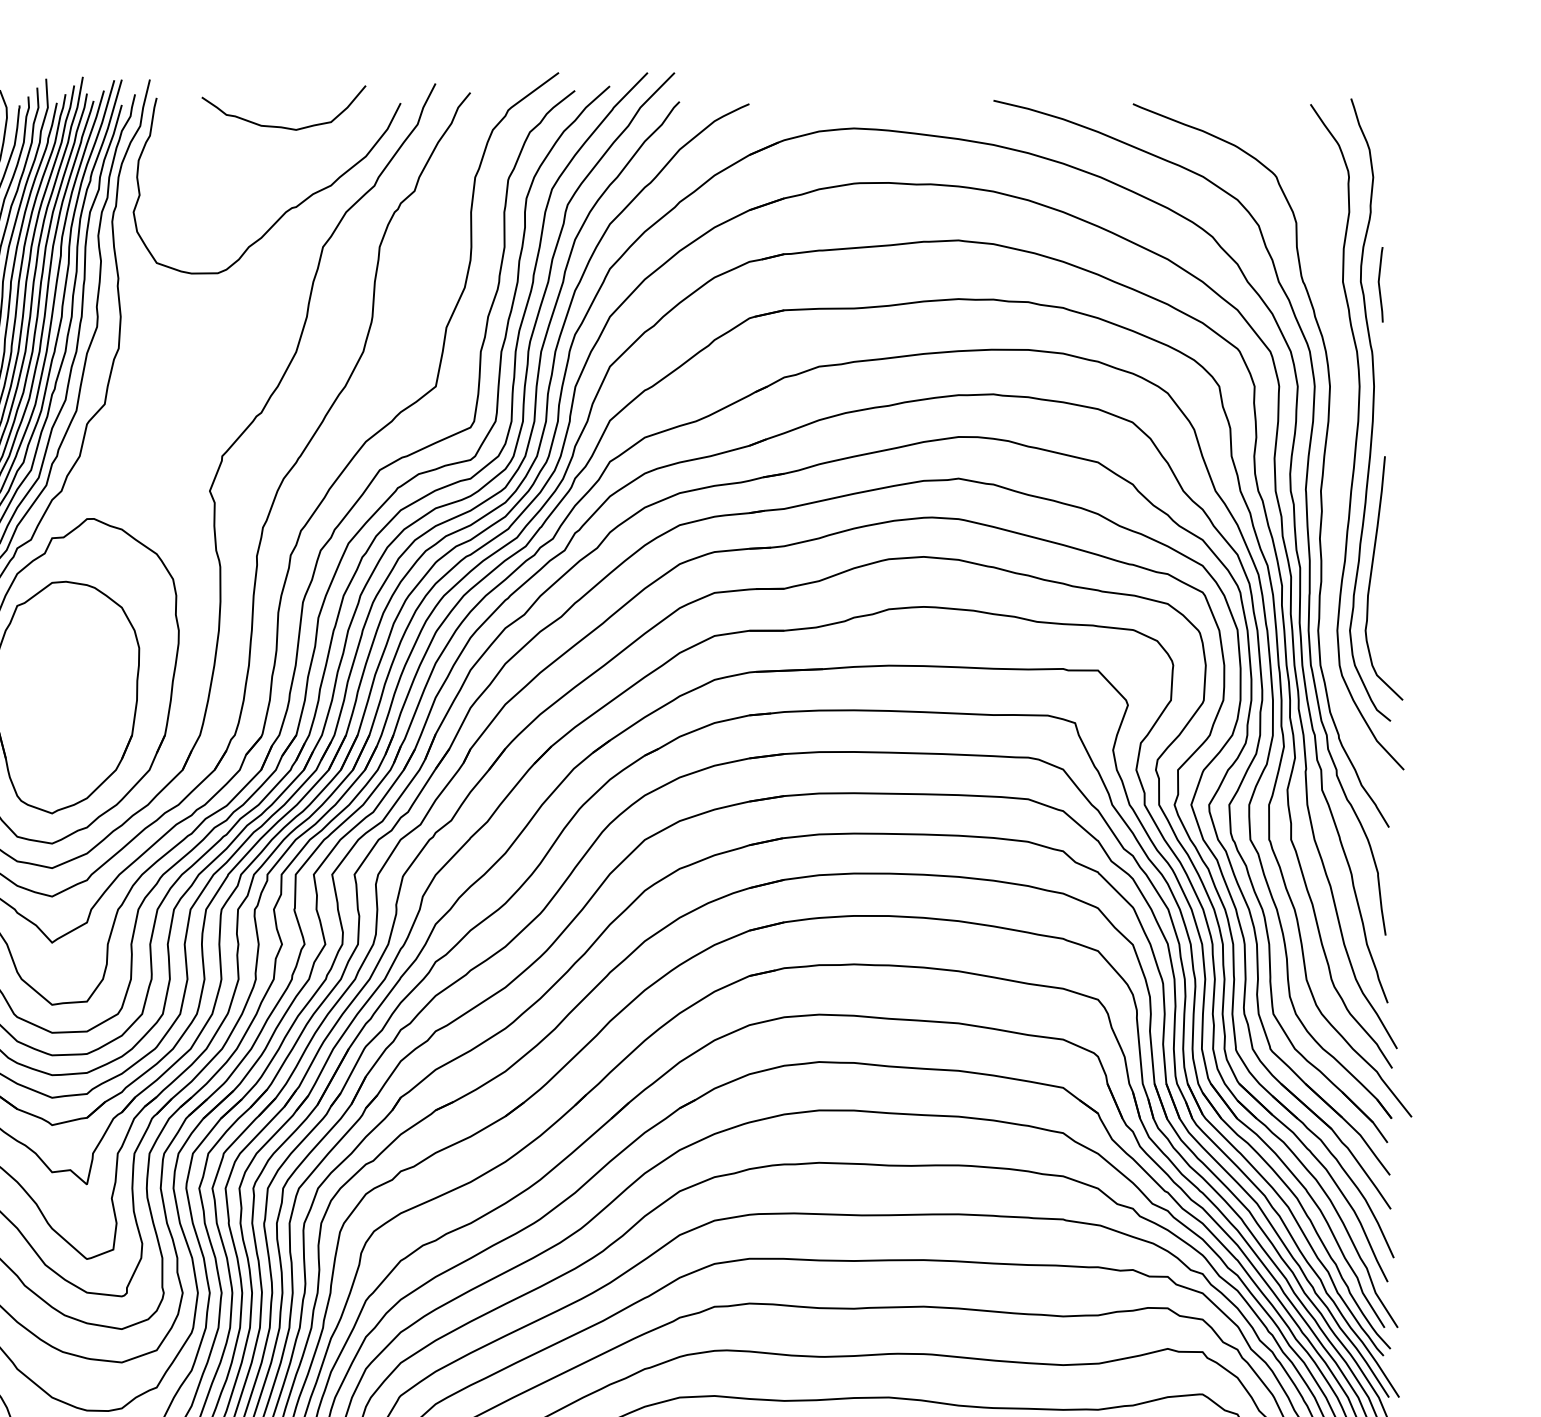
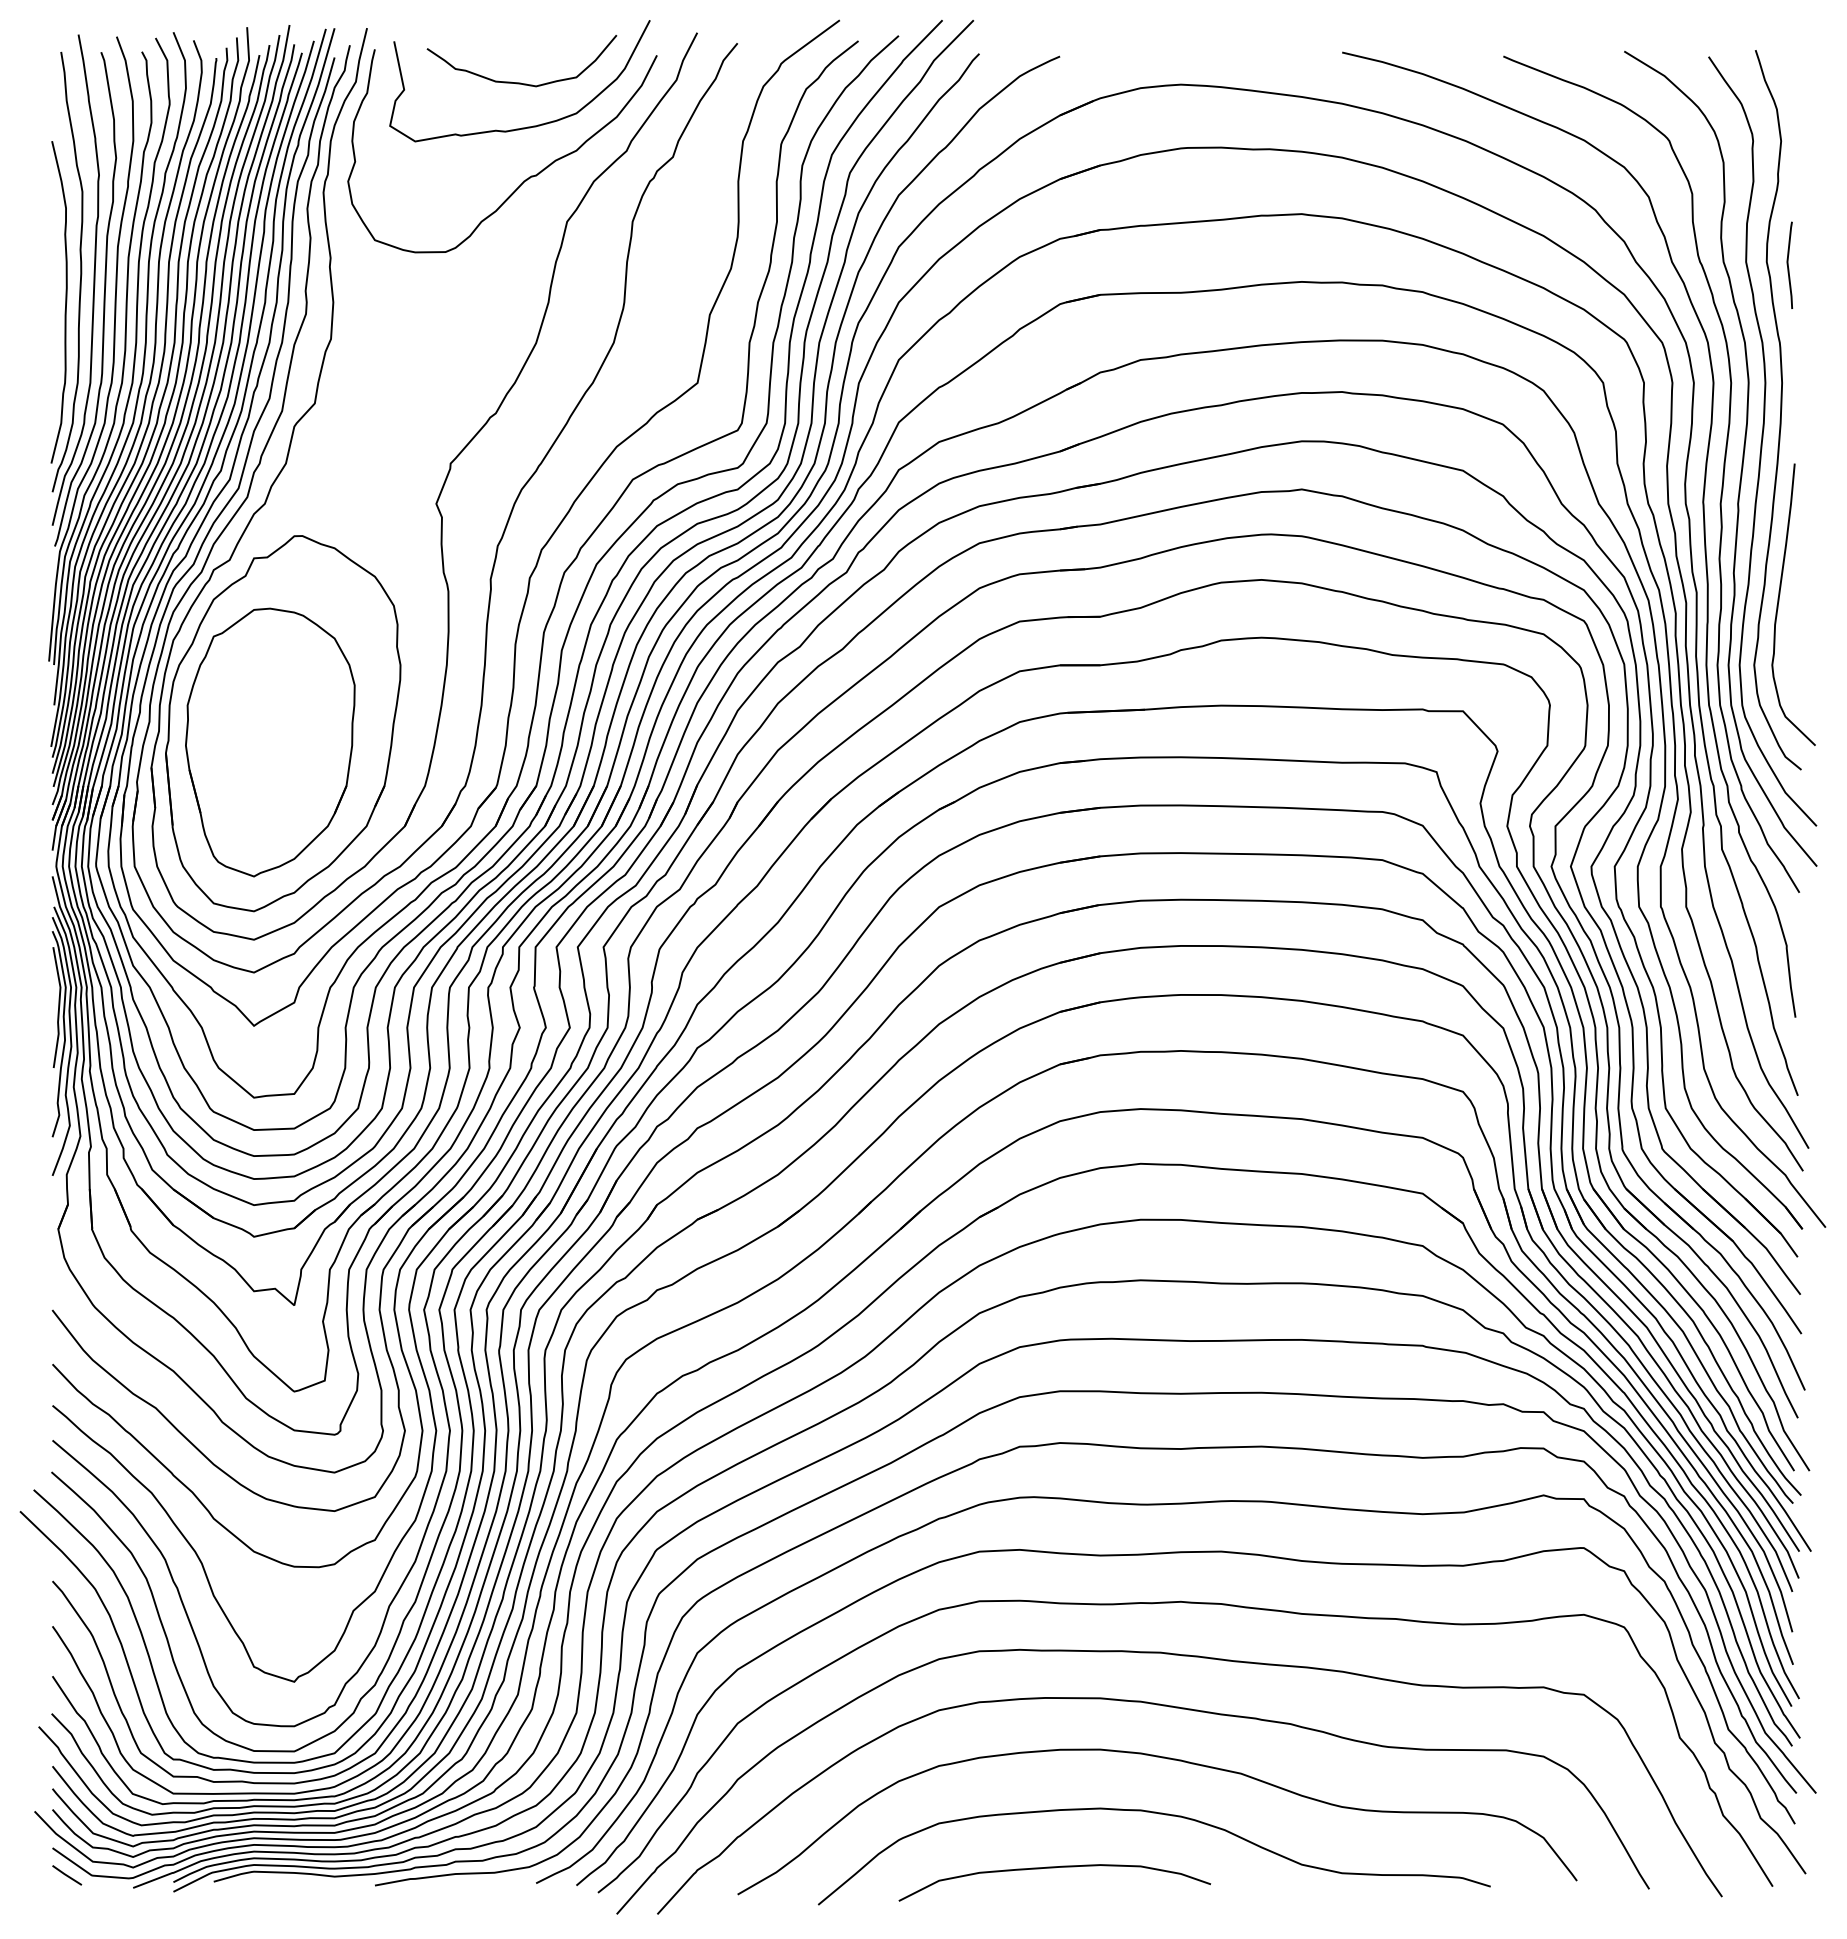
curve: (288, 164) -> (527, 126), added
curve: (1338, 456) -> (1741, 463), added

